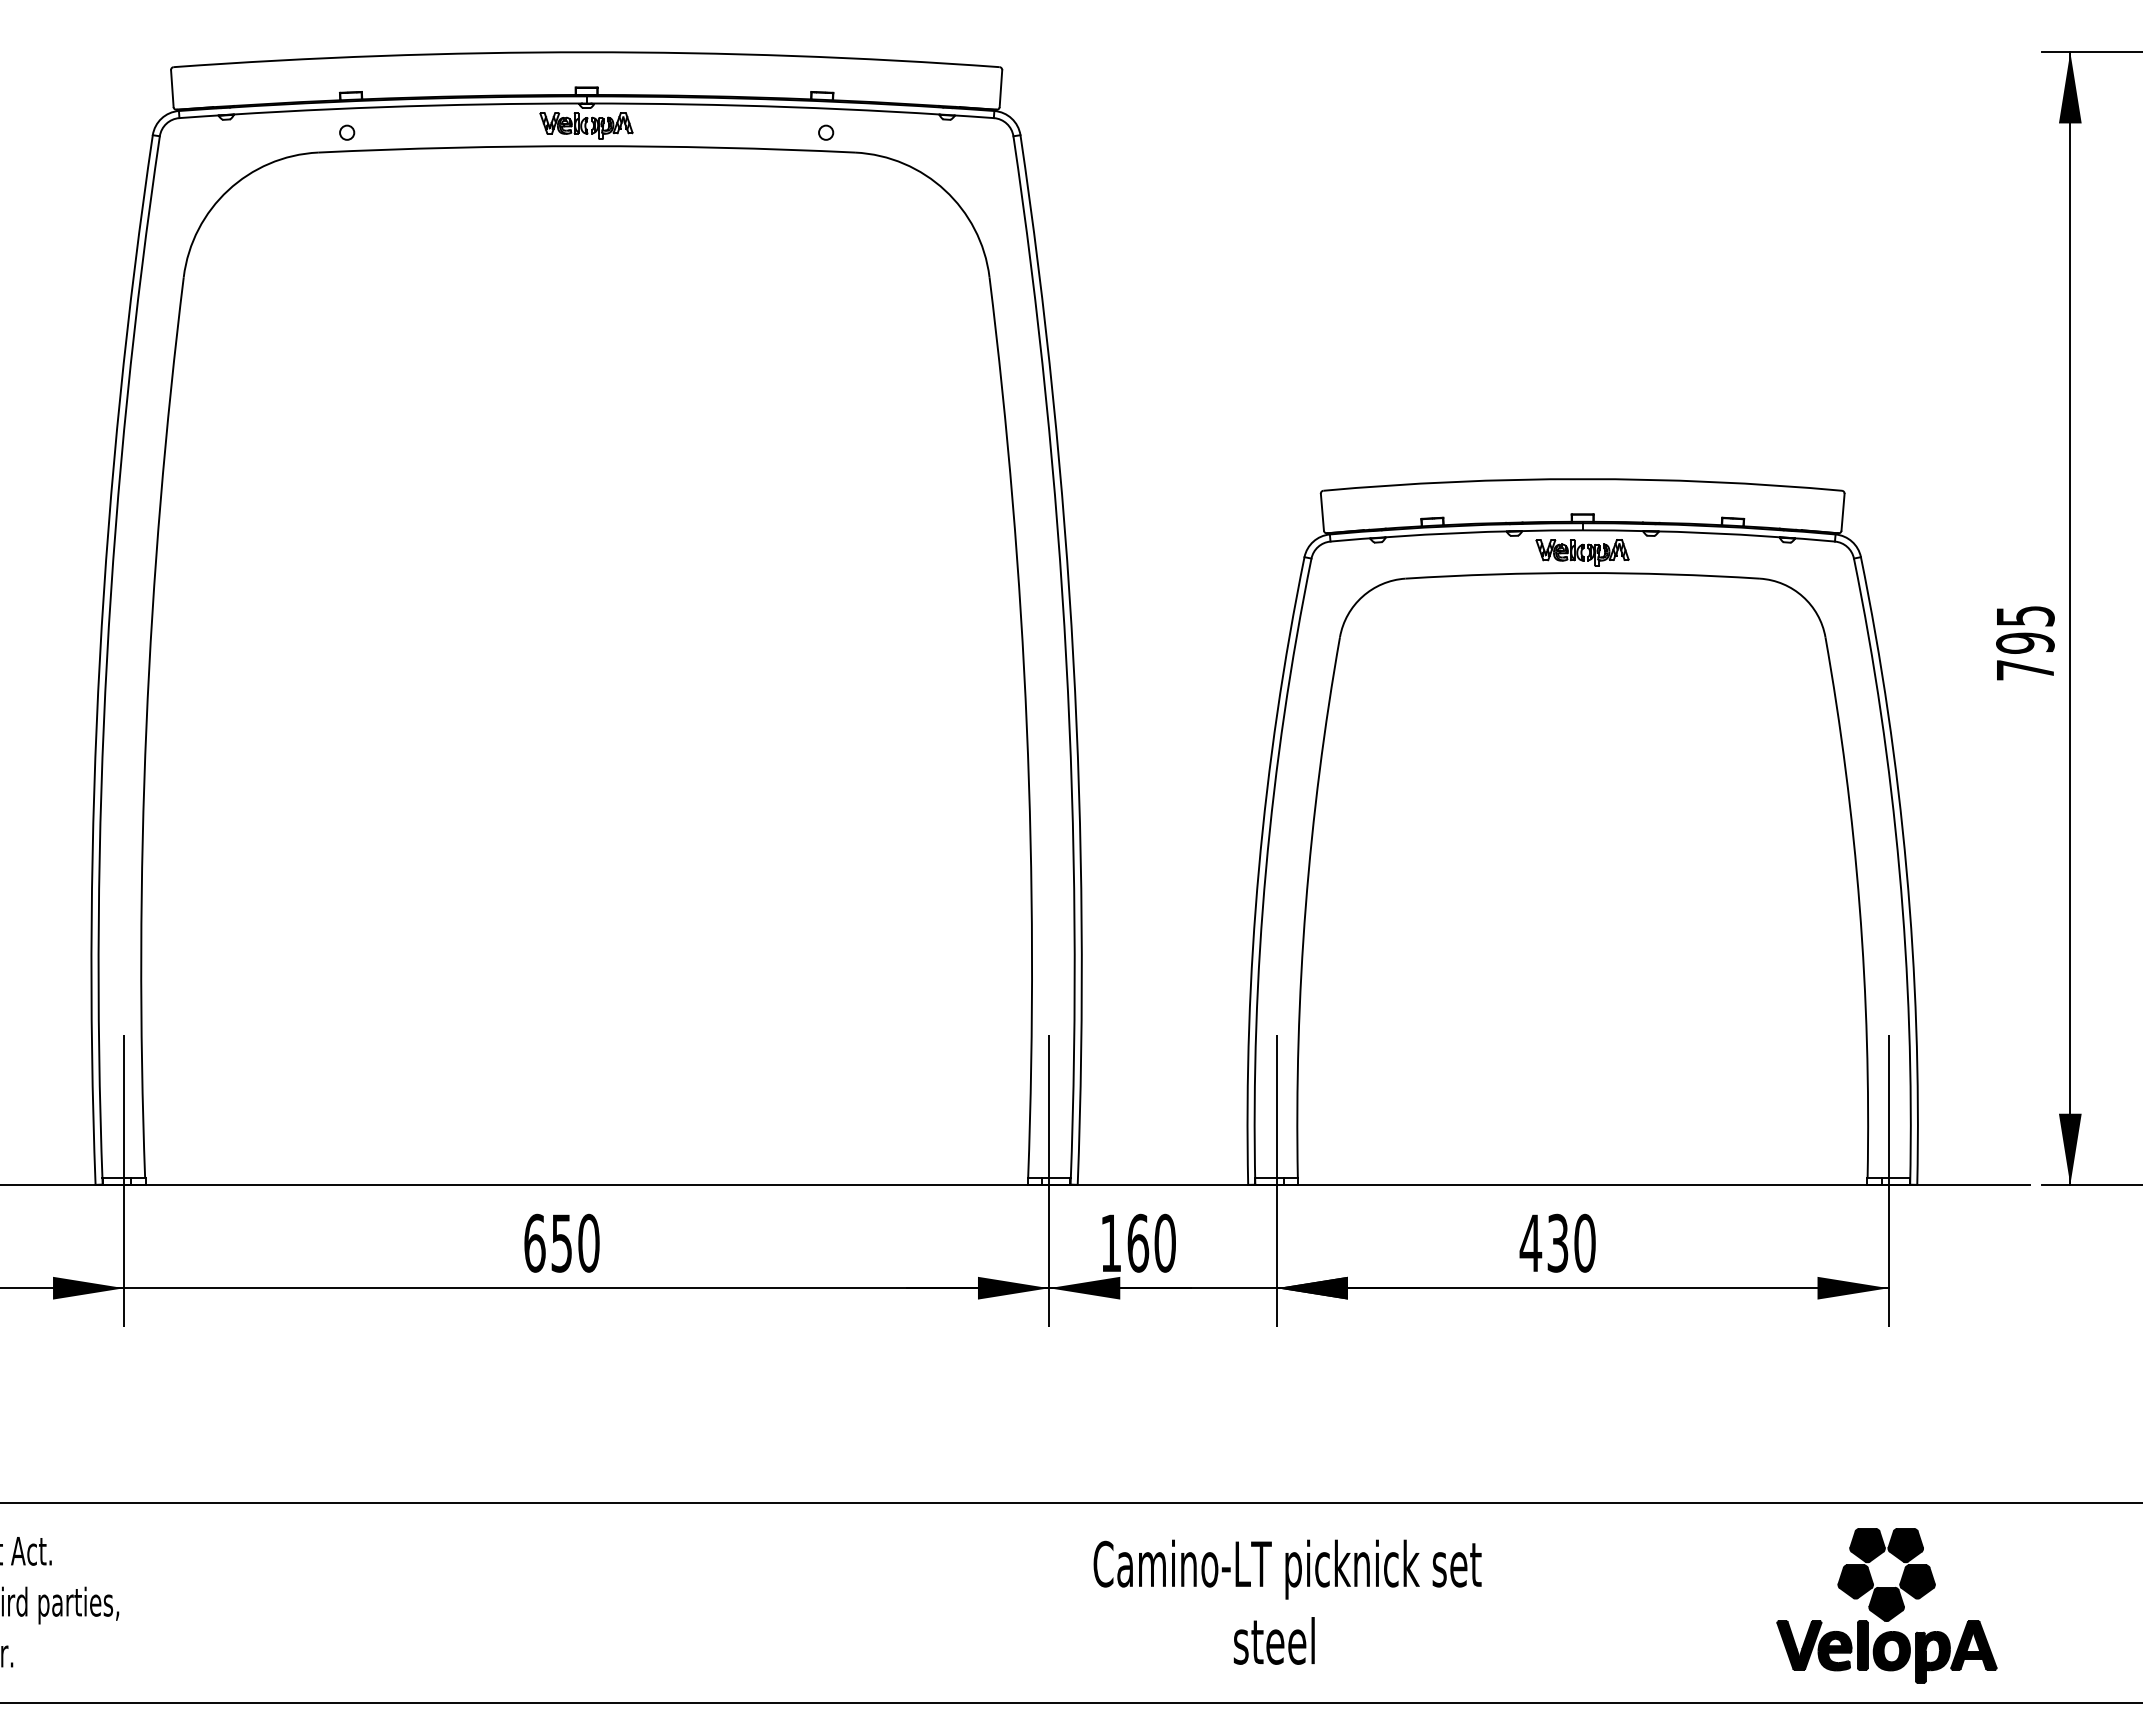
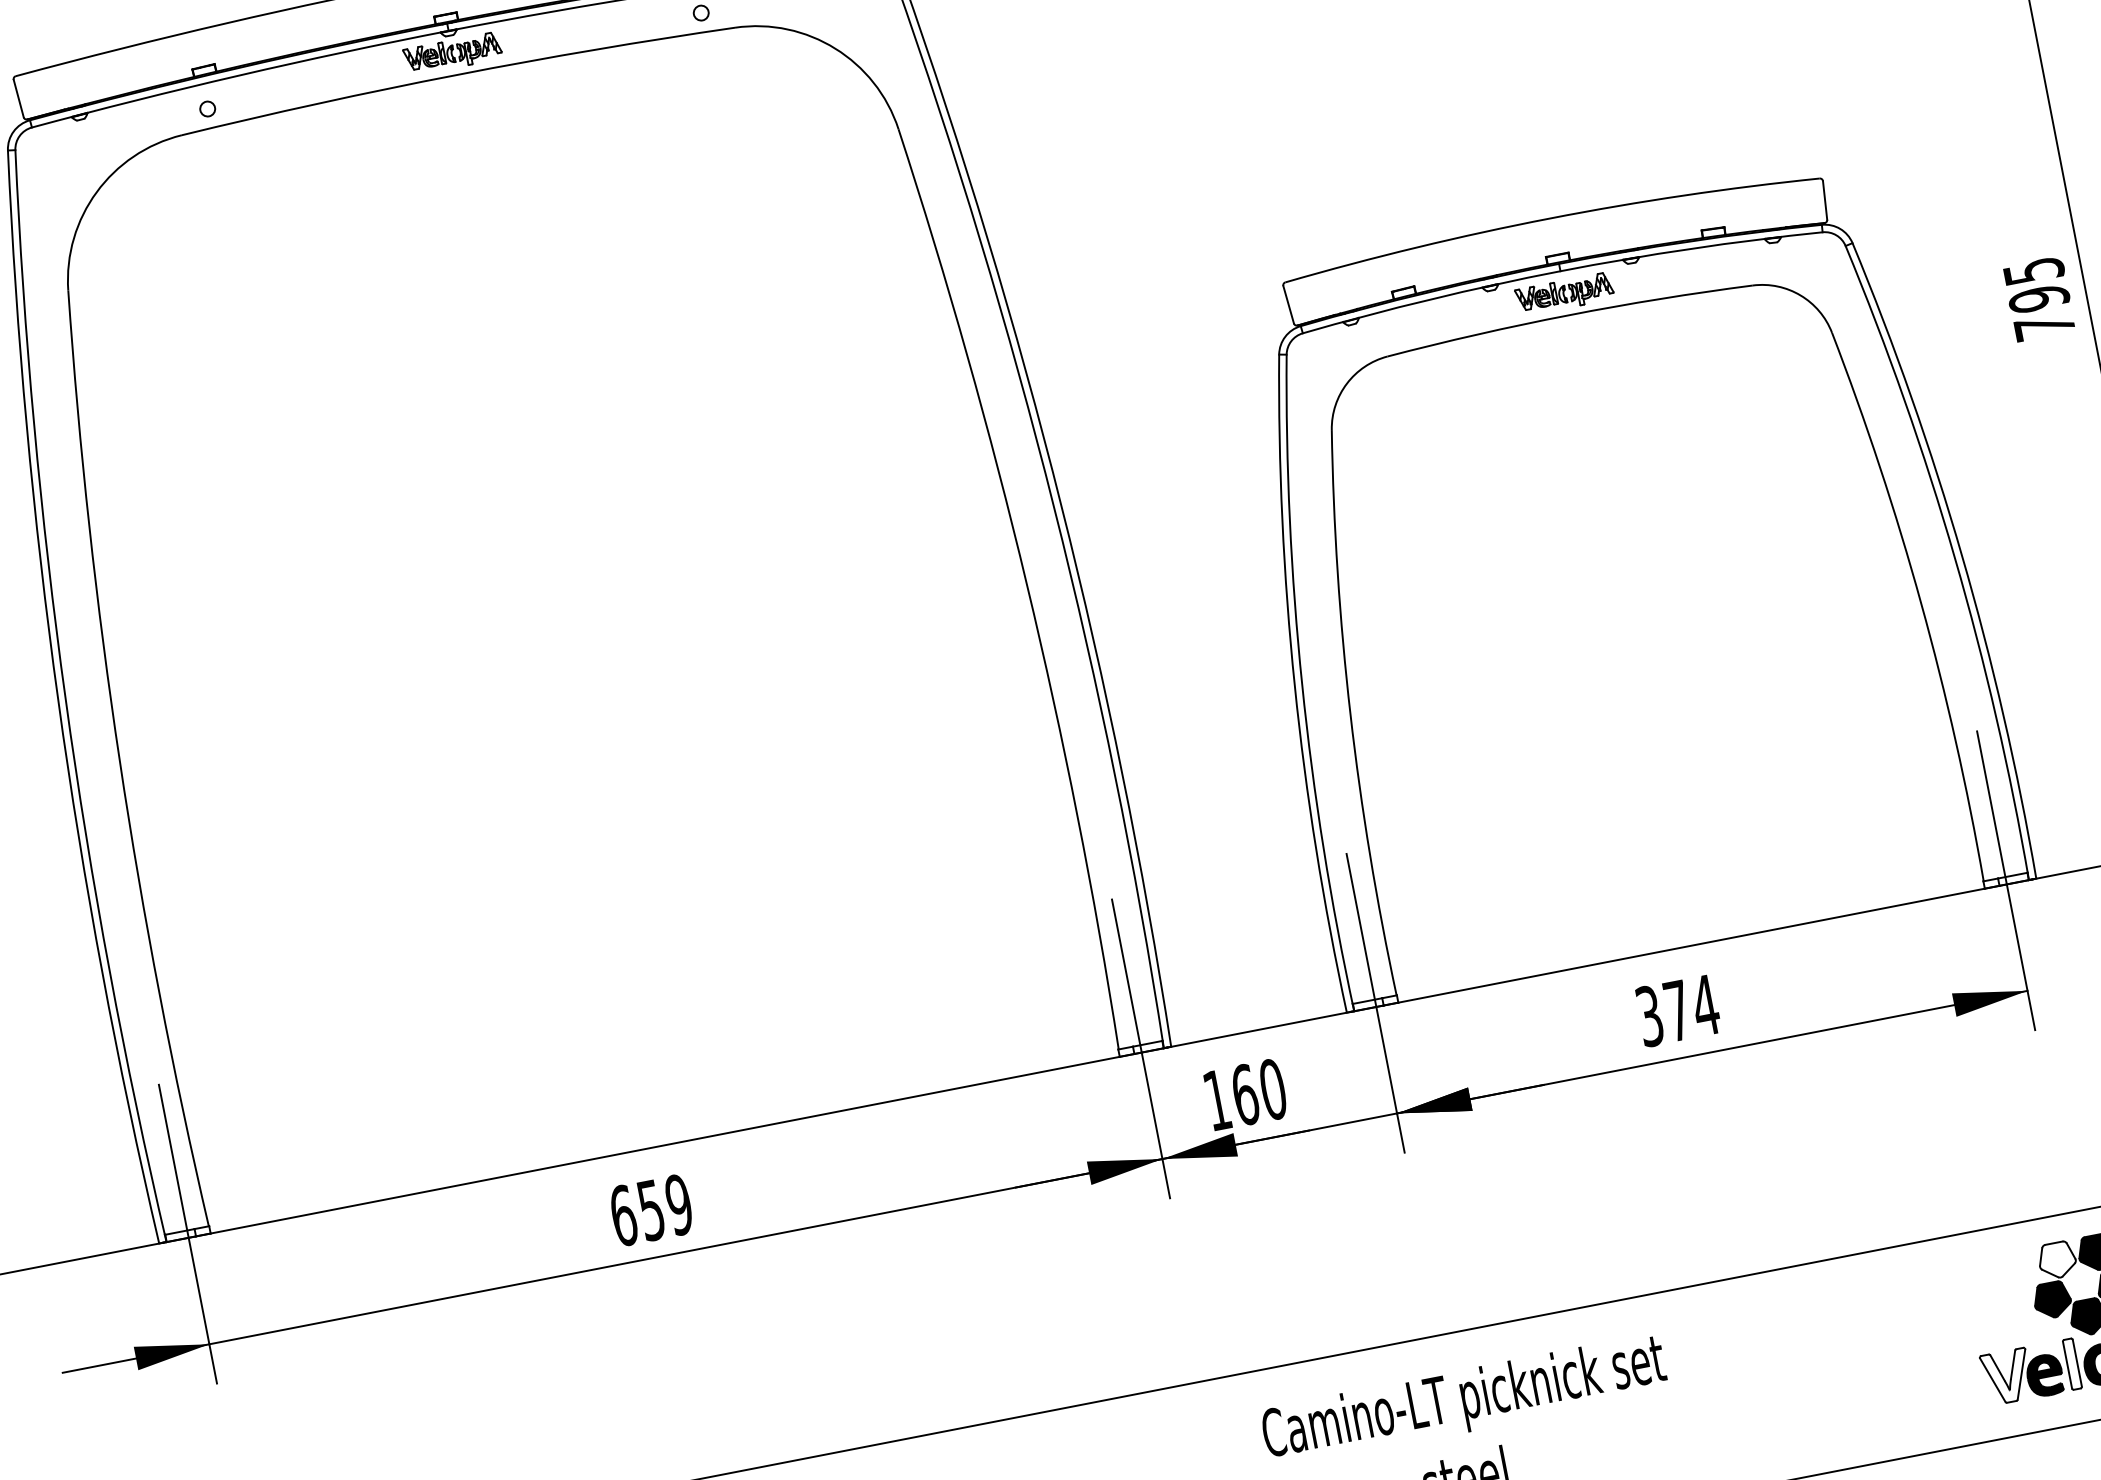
text: (1557, 1242) -> (1677, 1010), 430 -> 374
text: (588, 1243) -> (678, 1205), 650 -> 659
fill: (1867, 1545) -> (2057, 1260), removed
fill: (1799, 1645) -> (2007, 1376), removed
fill: (1862, 1645) -> (2072, 1364), removed

